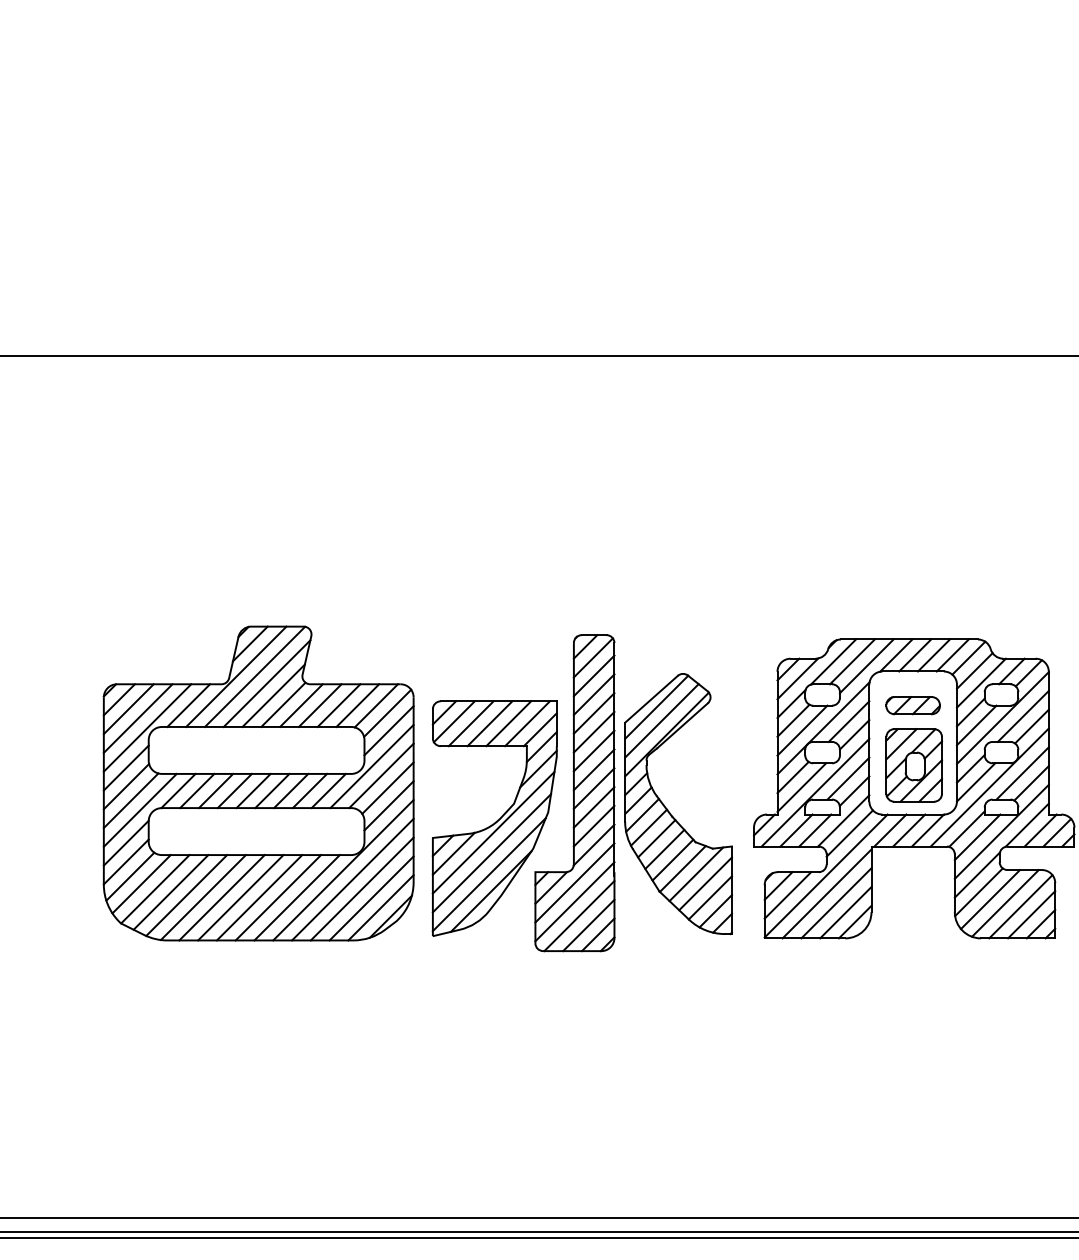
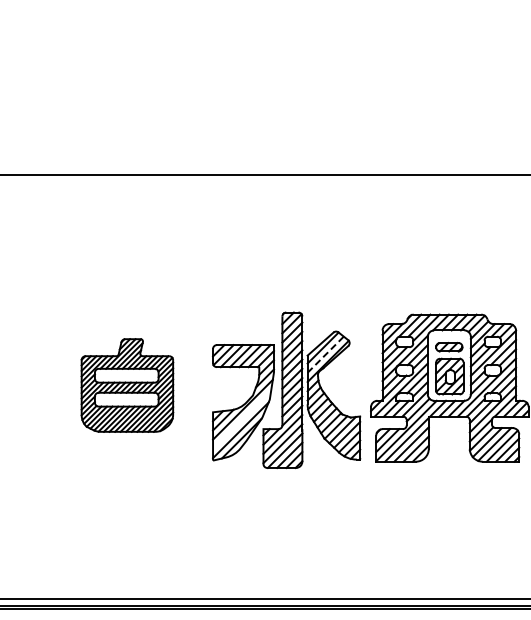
line: (661, 720) -> (325, 354), solid -> dashed
part: (258, 783) -> (127, 385), size x0.6
line: (492, 852) -> (242, 419), removed

